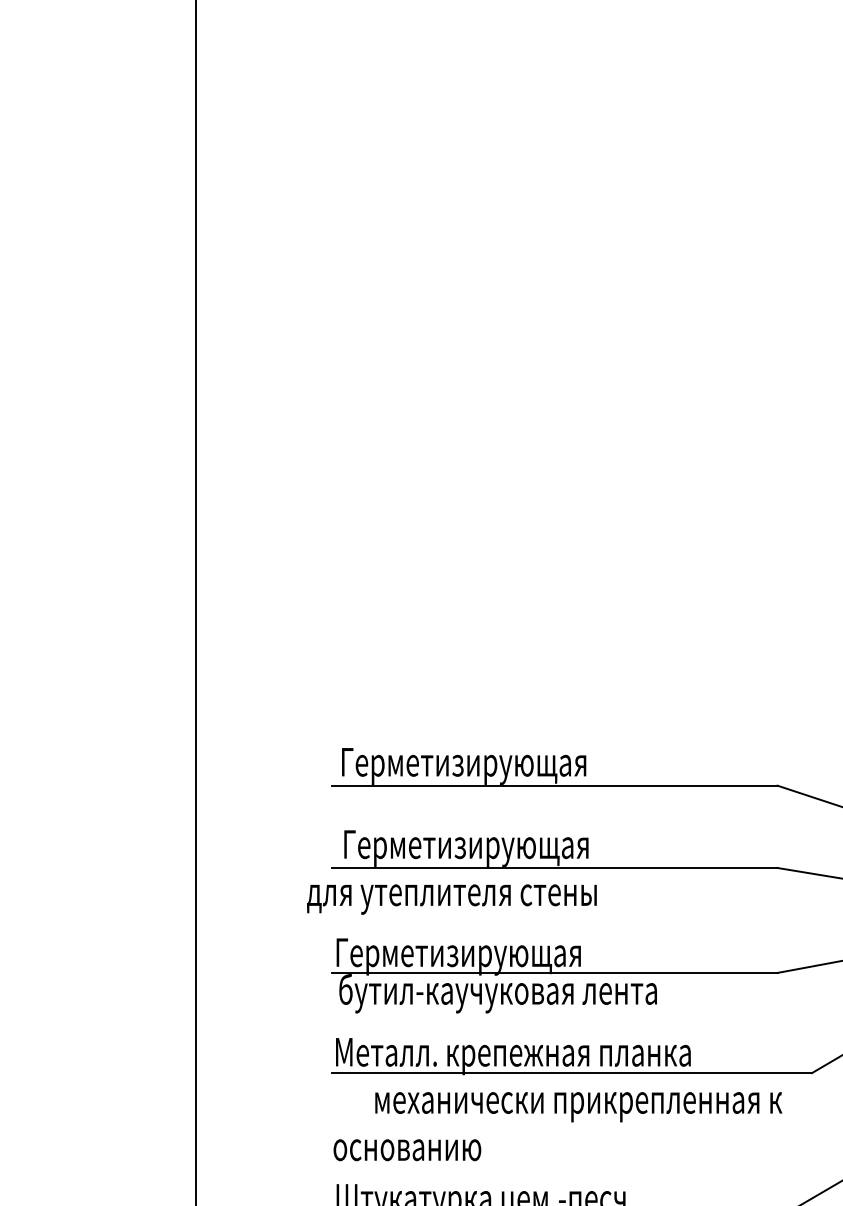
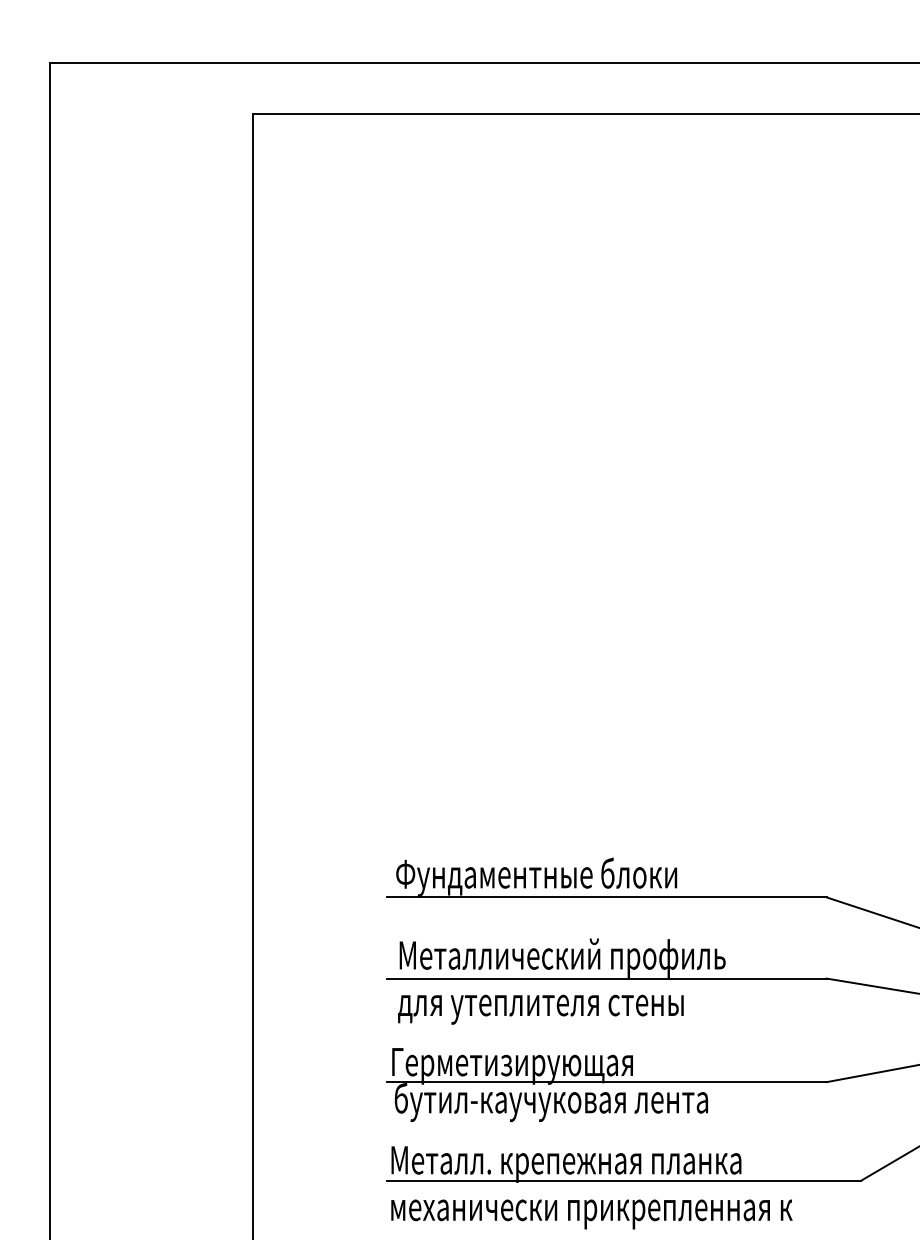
text: (483, 764) -> (536, 876), Герметизирующая -> Фундаментные блоки
text: (510, 846) -> (563, 957), Герметизирующая -> Металлический профиль
text: (451, 899) -> (540, 1009), moved
text: (578, 1107) -> (591, 1214), moved

